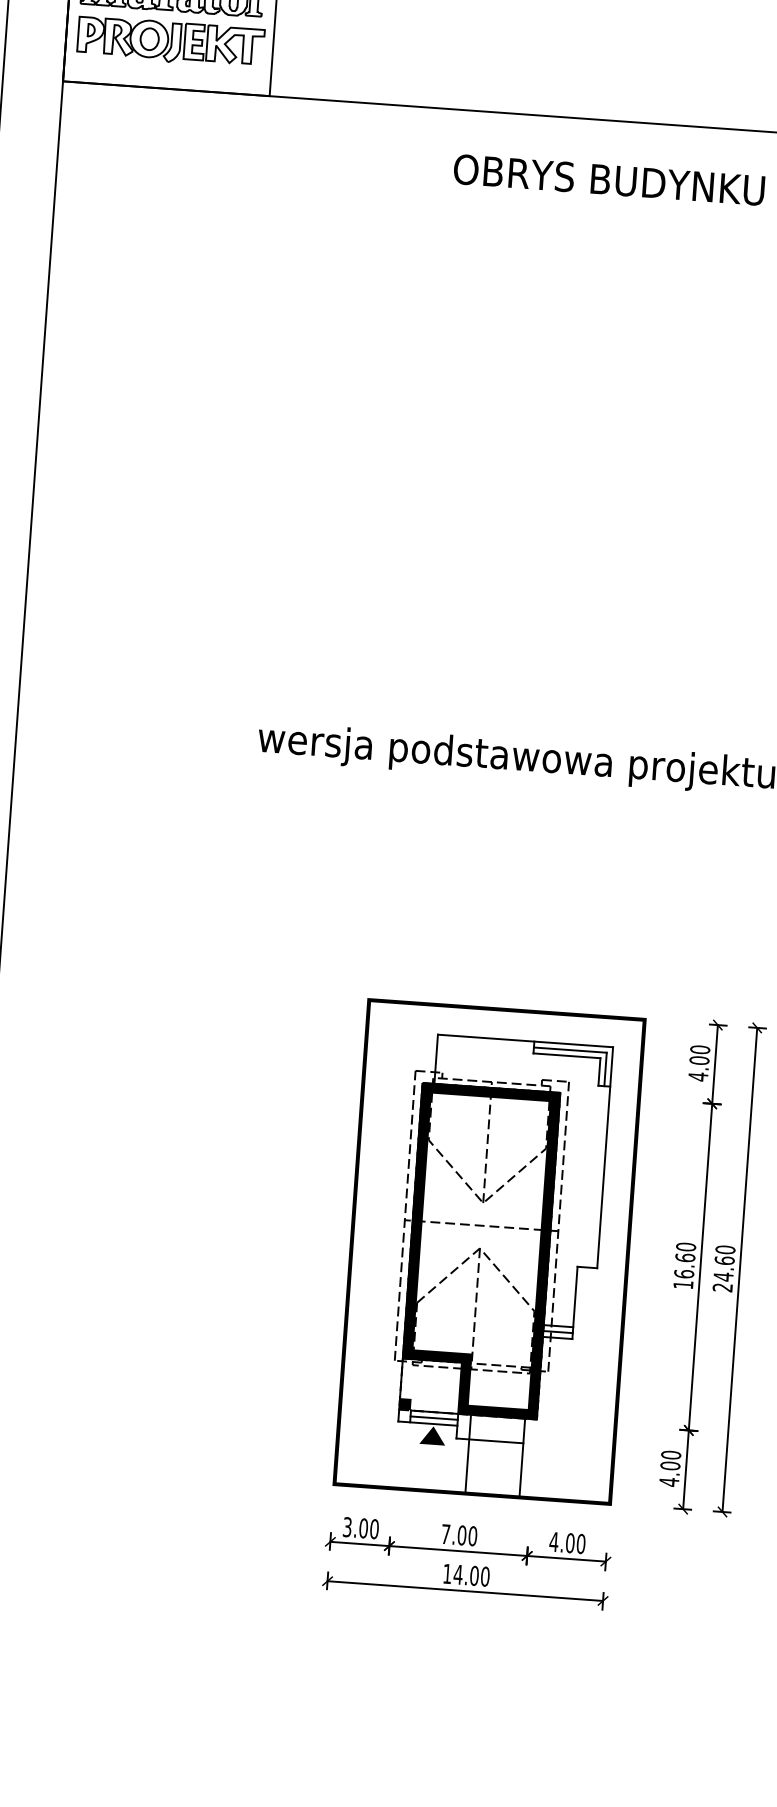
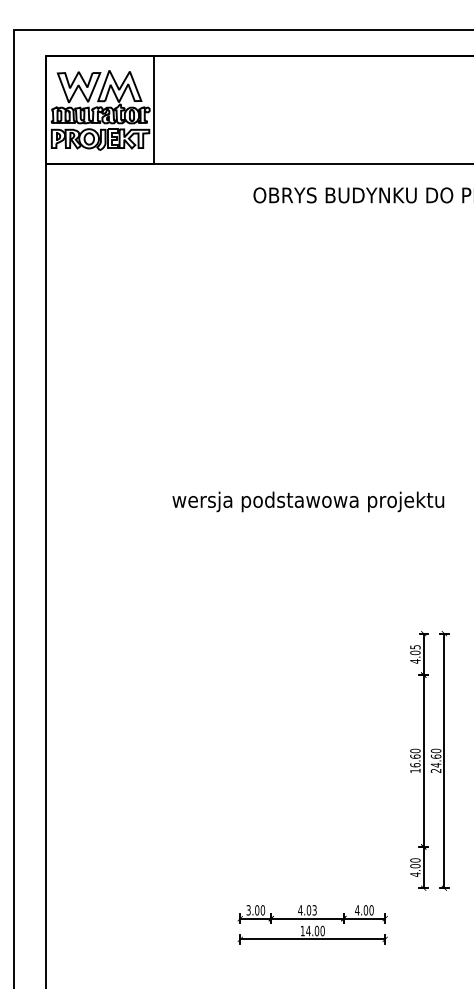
text: (700, 1050) -> (415, 647), 4.00 -> 4.05
part: (489, 1251) -> (312, 760), removed
text: (459, 1535) -> (307, 910), 7.00 -> 4.03

